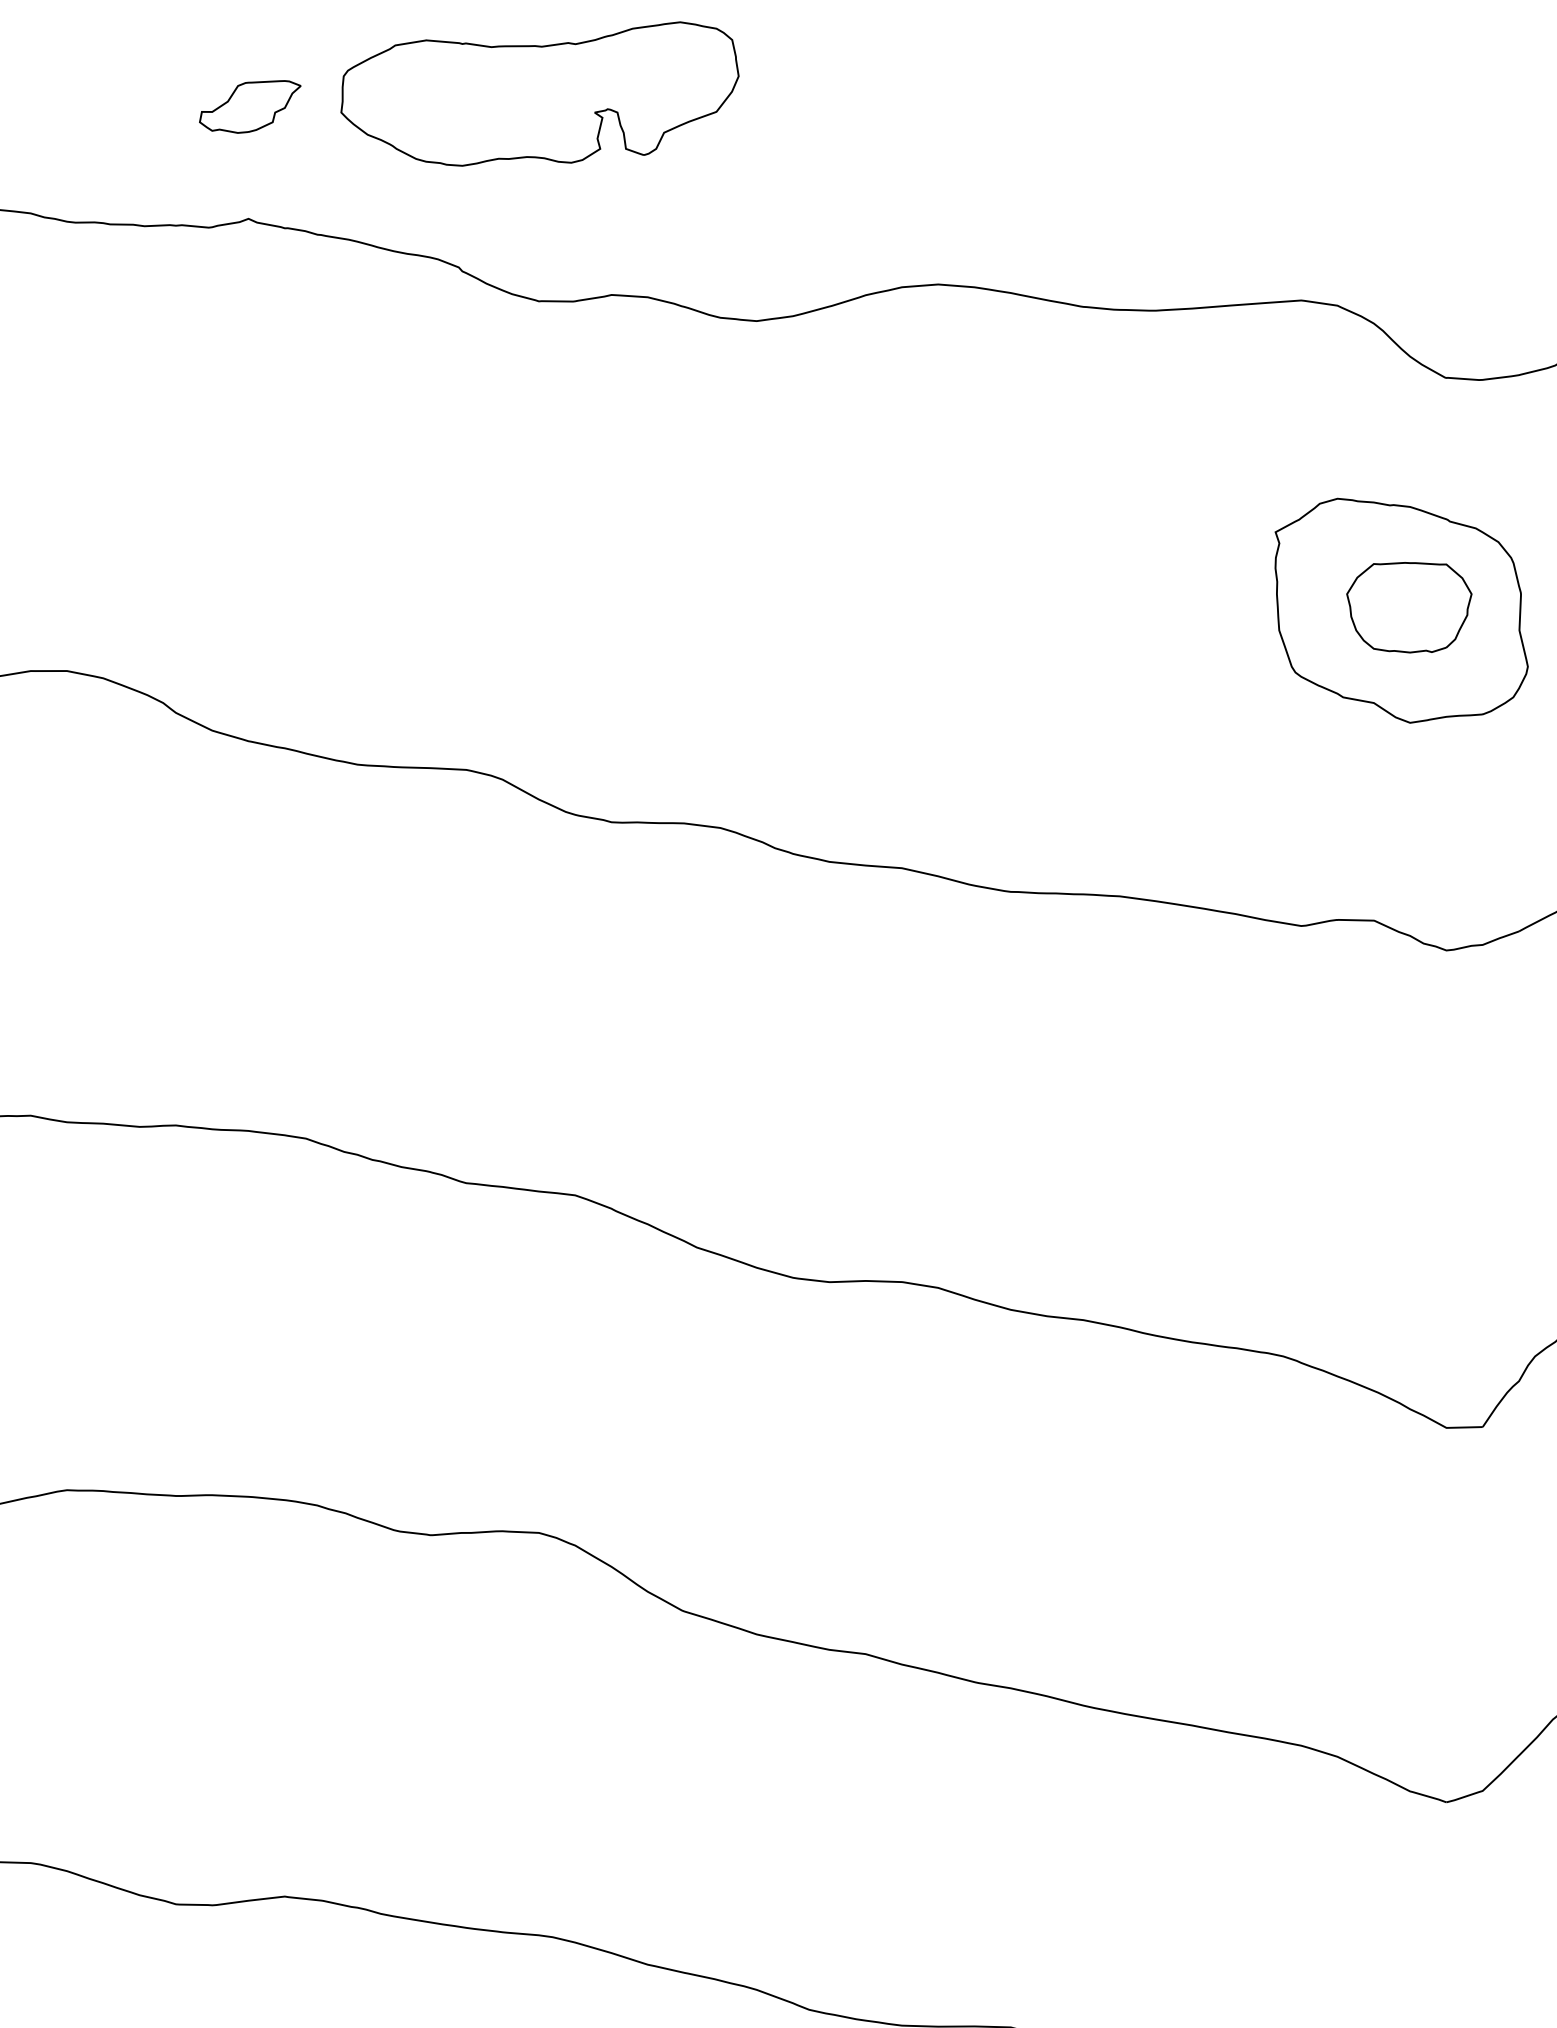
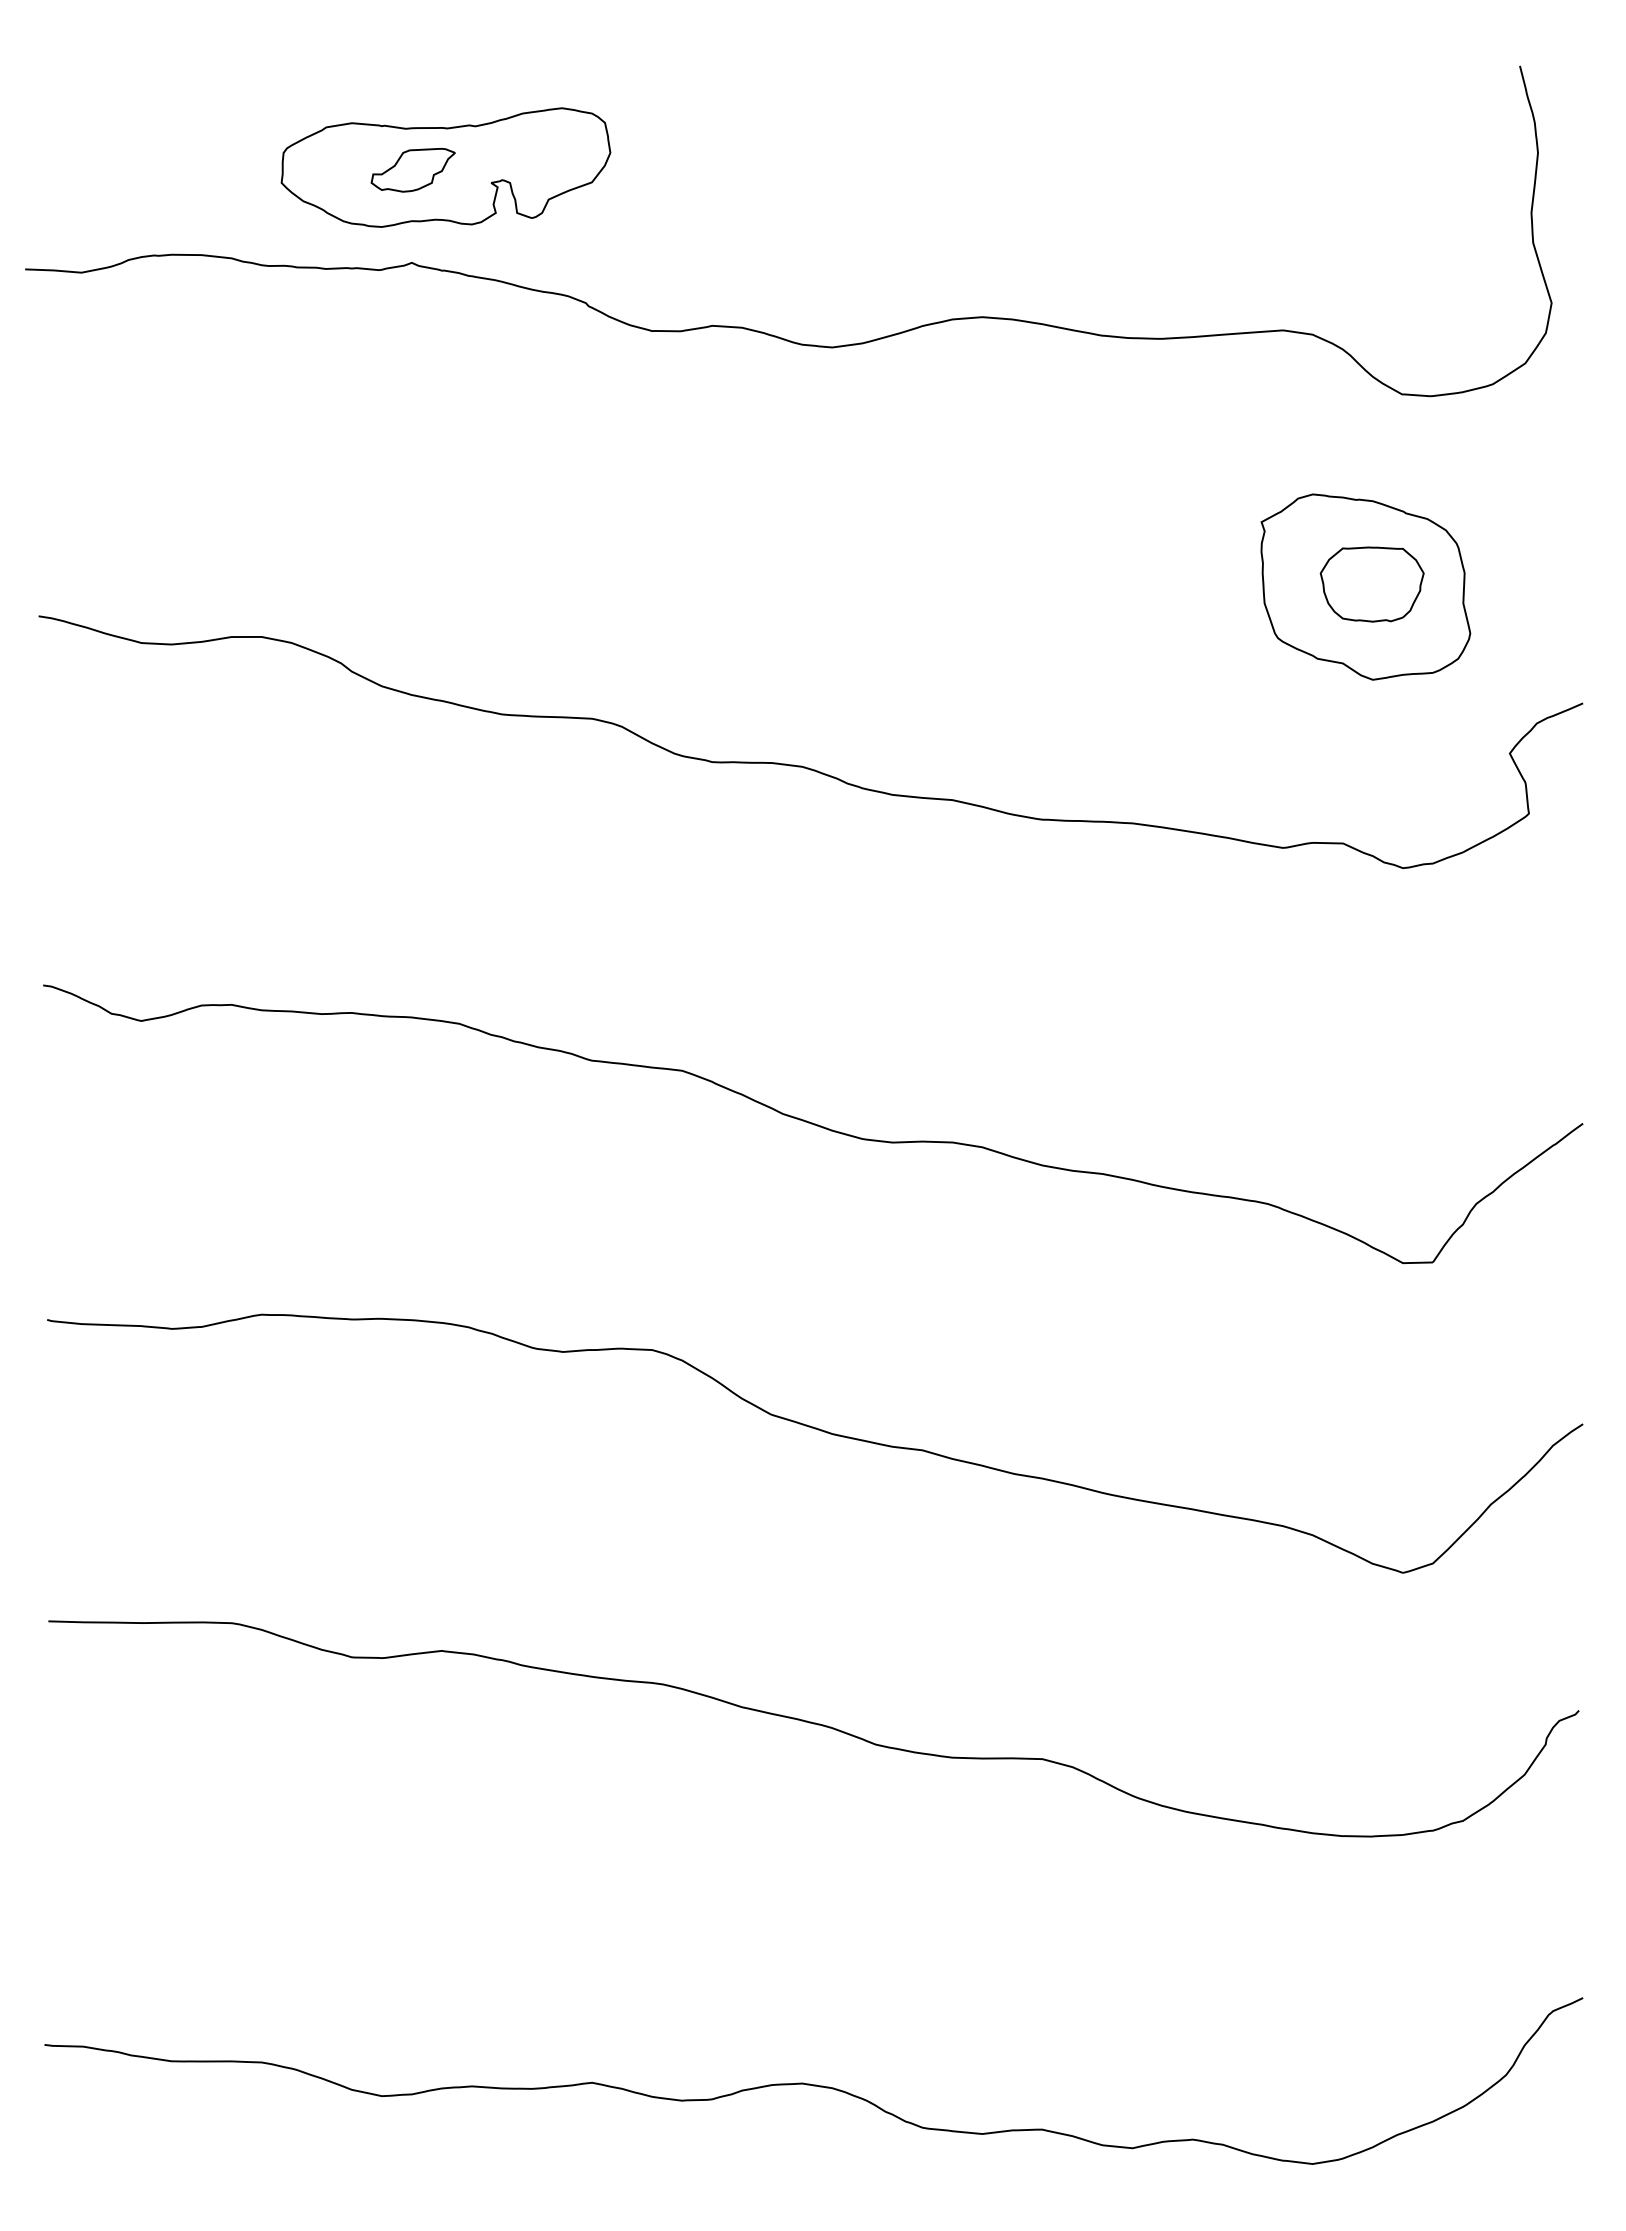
part: (539, 93) -> (445, 167), moved

